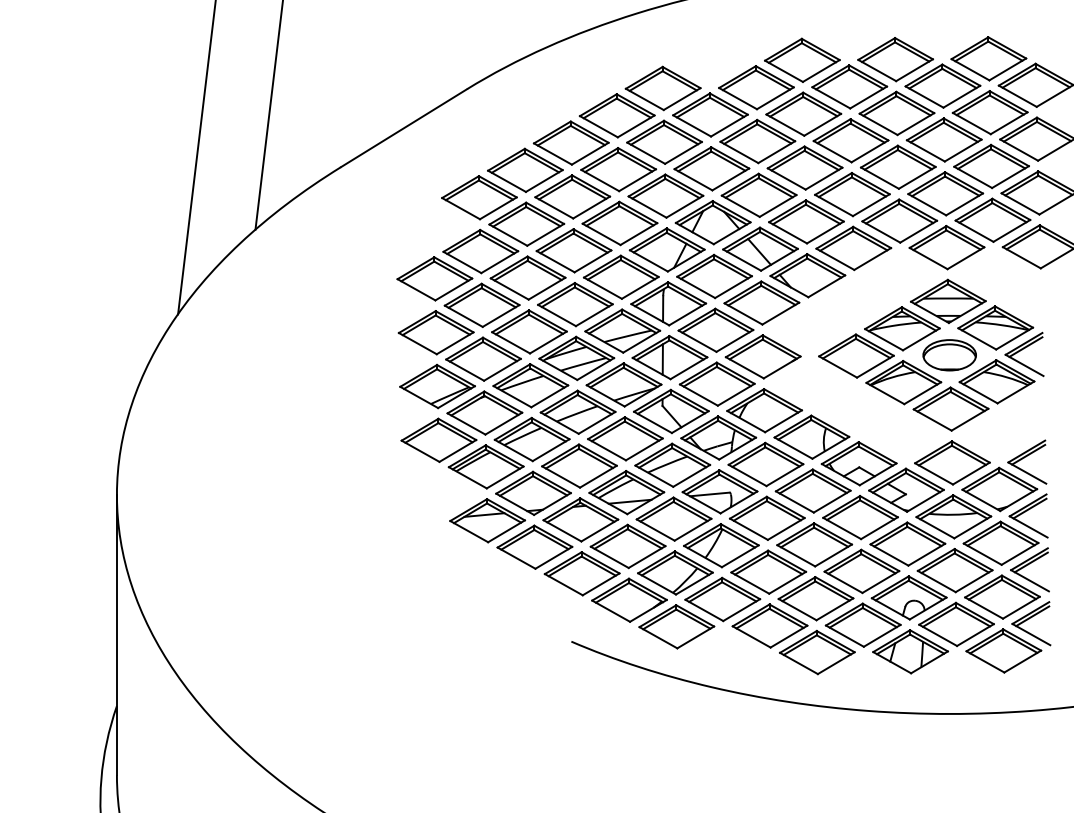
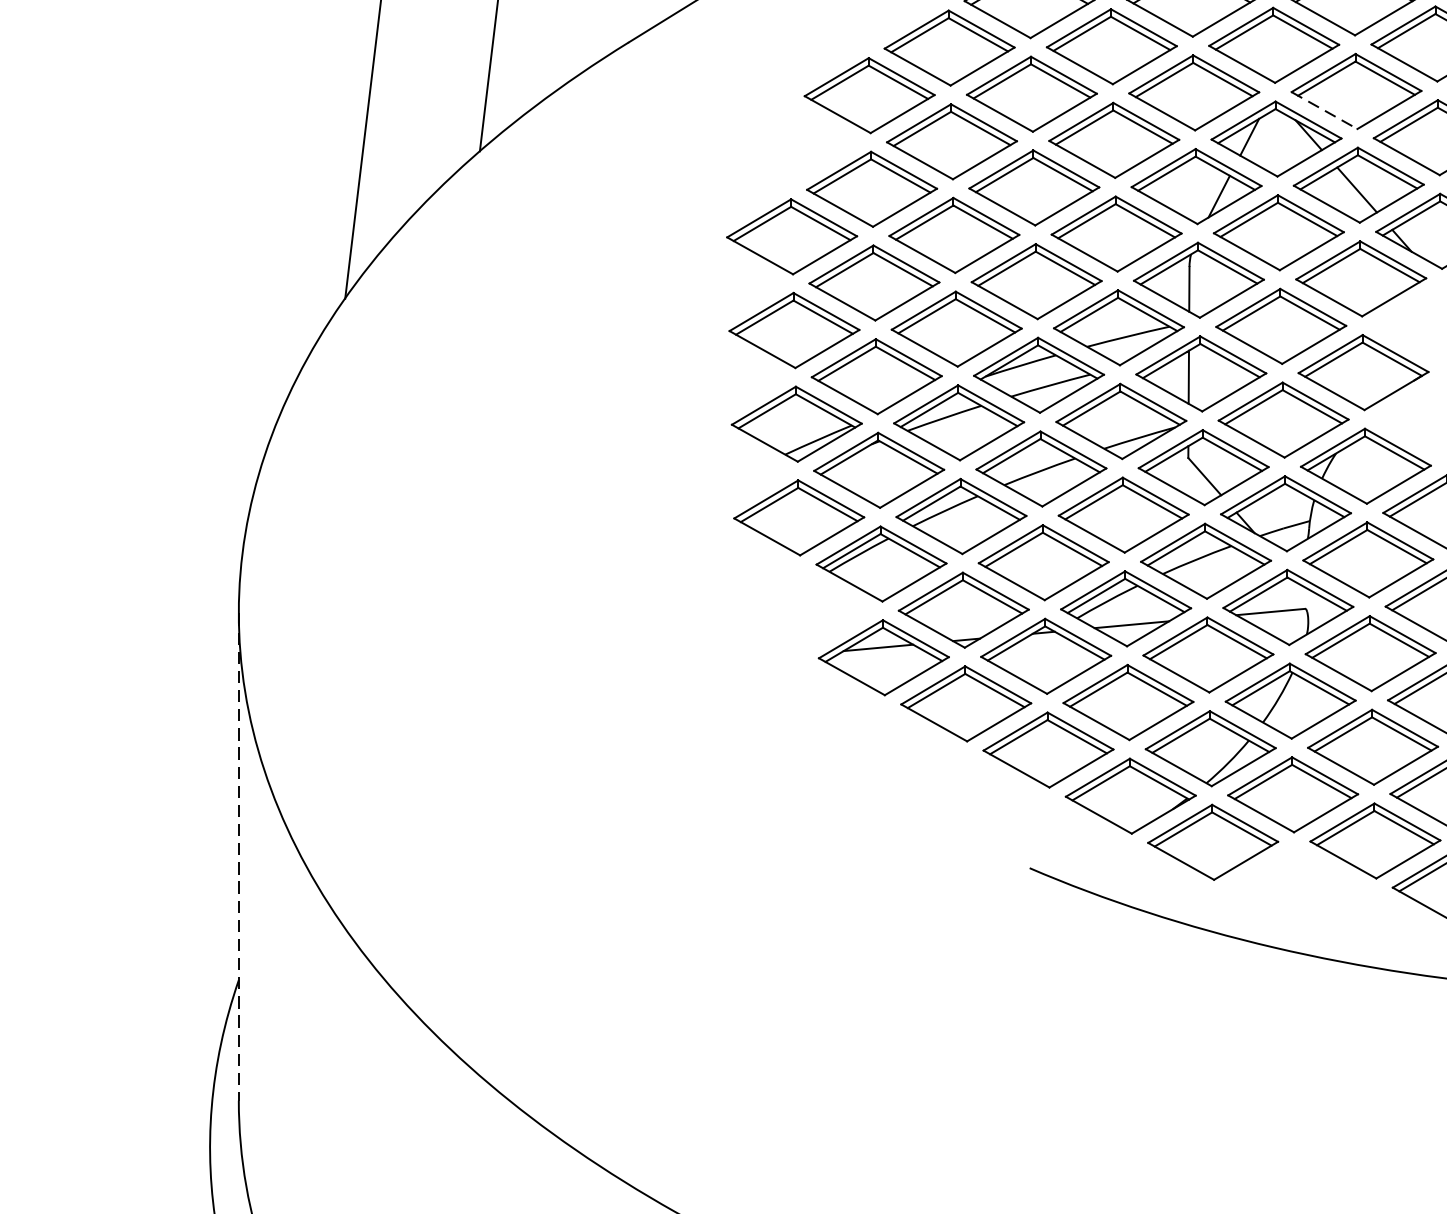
line: (740, 206) -> (1323, 110), solid -> dashed
line: (116, 635) -> (238, 857), solid -> dashed

